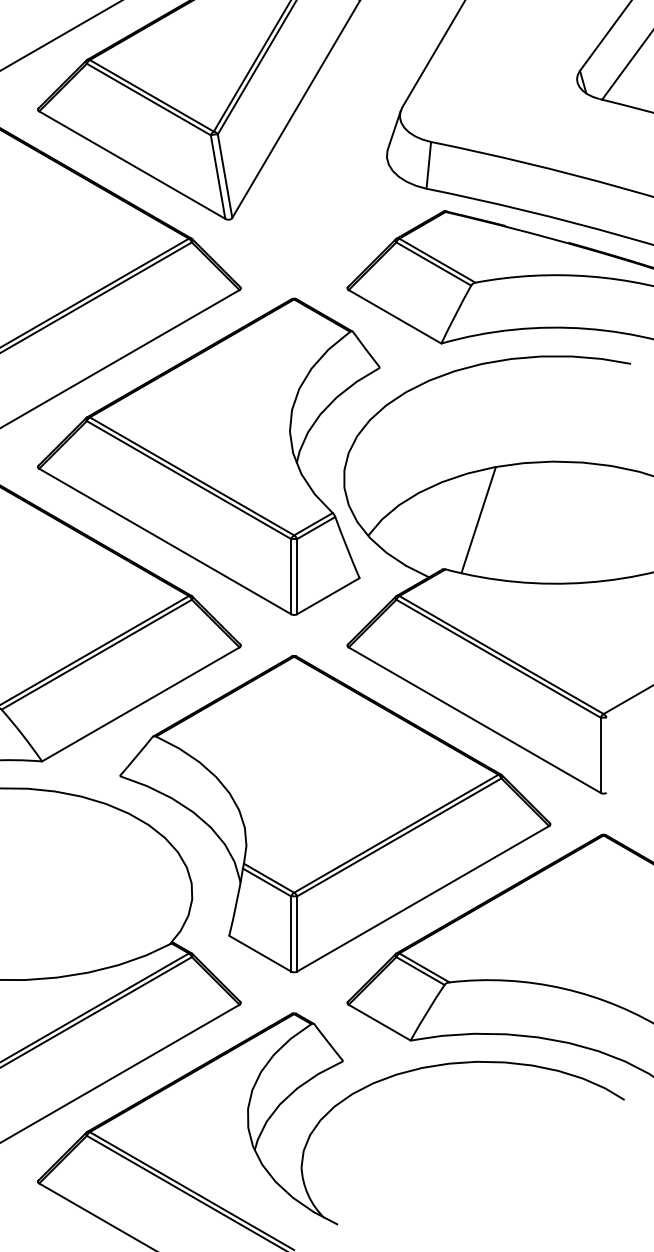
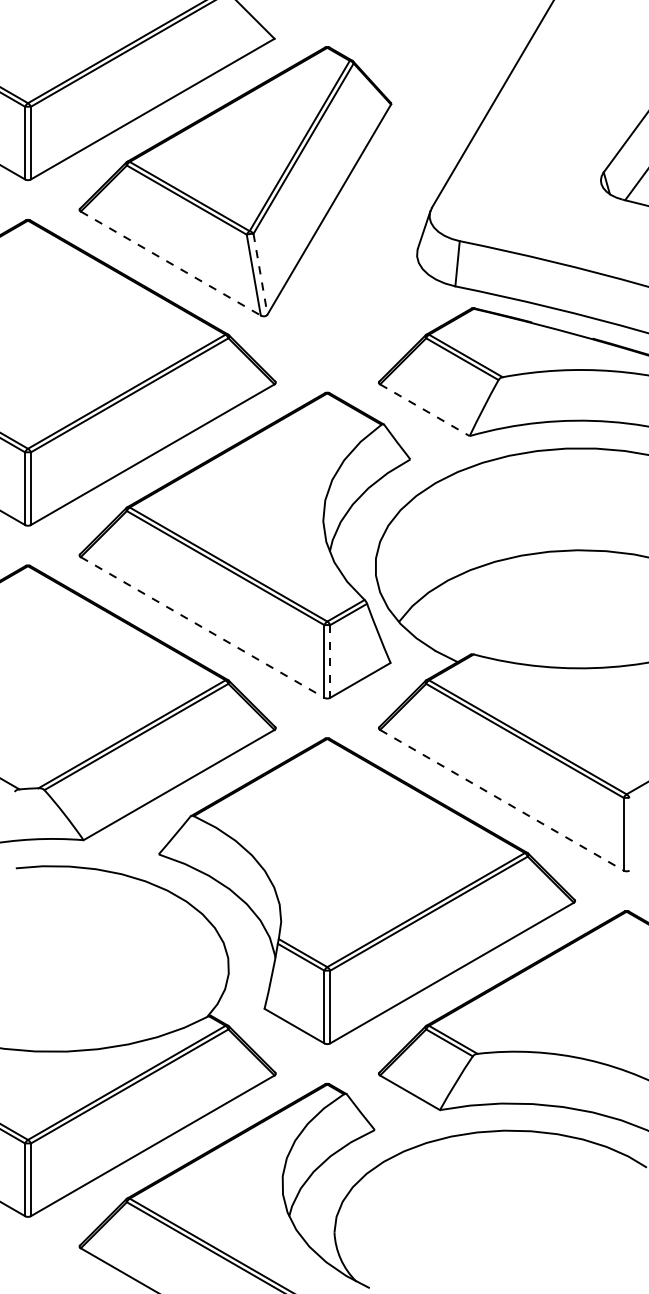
line: (131, 165) -> (170, 263), solid -> dashed
line: (225, 176) -> (260, 274), solid -> dashed
line: (394, 317) -> (424, 410), solid -> dashed
line: (478, 519) -> (505, 606), removed
line: (165, 541) -> (202, 627), solid -> dashed
line: (297, 576) -> (330, 661), solid -> dashed
line: (474, 720) -> (501, 800), solid -> dashed

